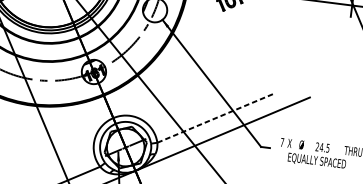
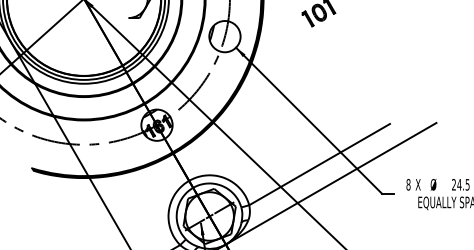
line: (216, 118) -> (320, 164), dashed -> solid
text: (282, 142) -> (408, 184), 7 -> 8

